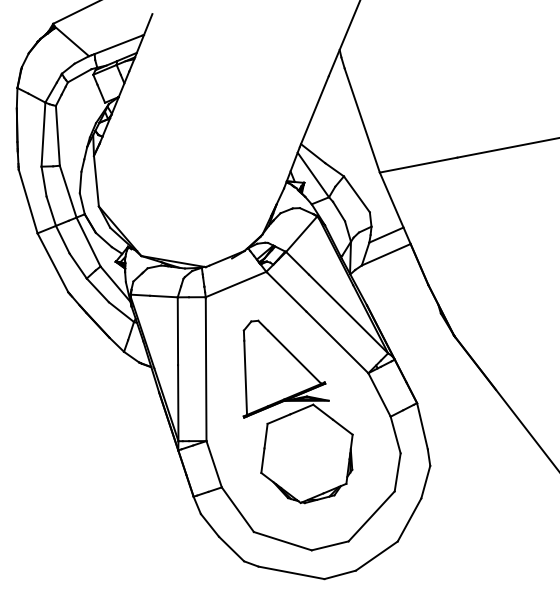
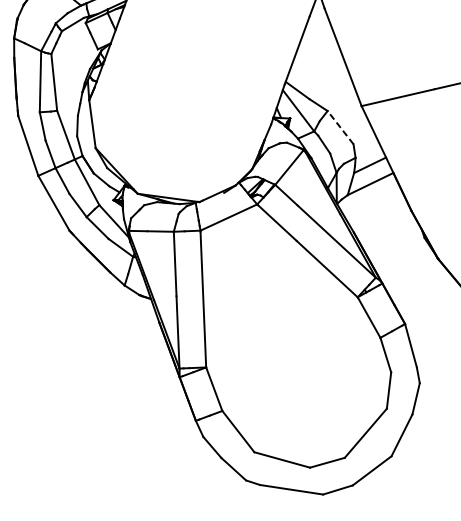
line: (356, 193) -> (340, 126), solid -> dashed
part: (297, 411) -> (291, 336), removed

